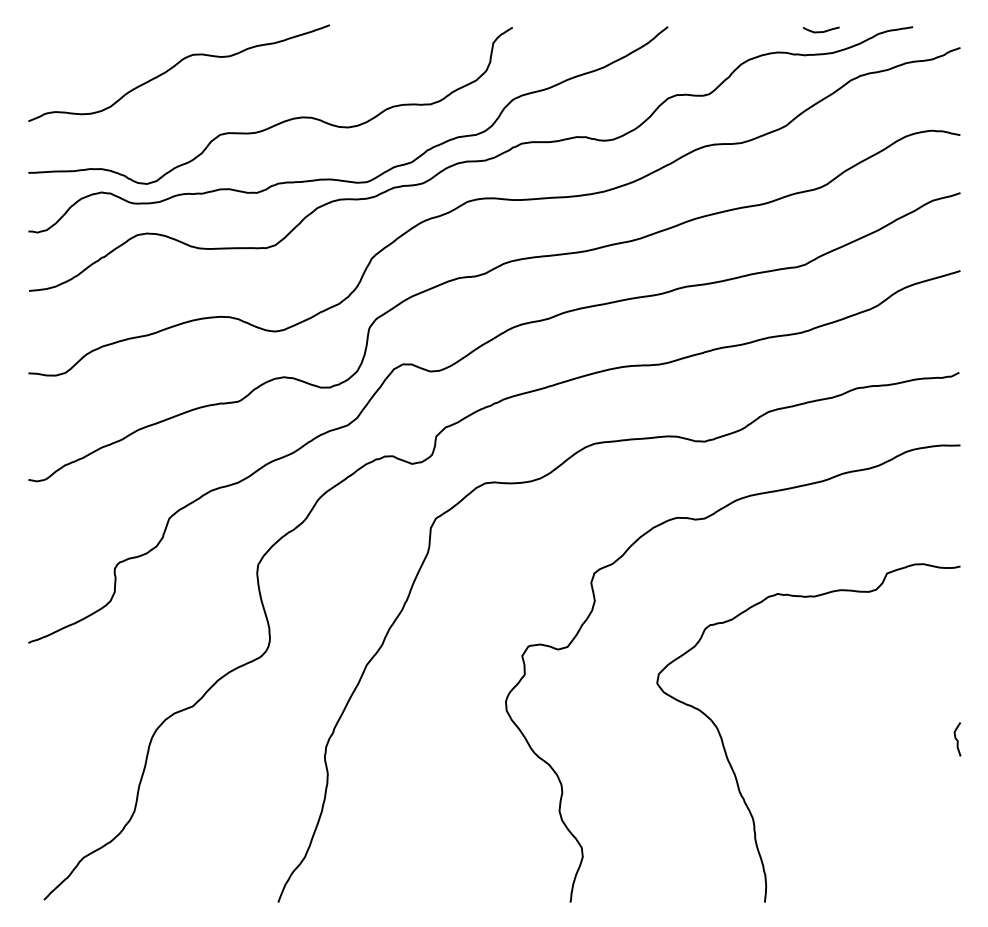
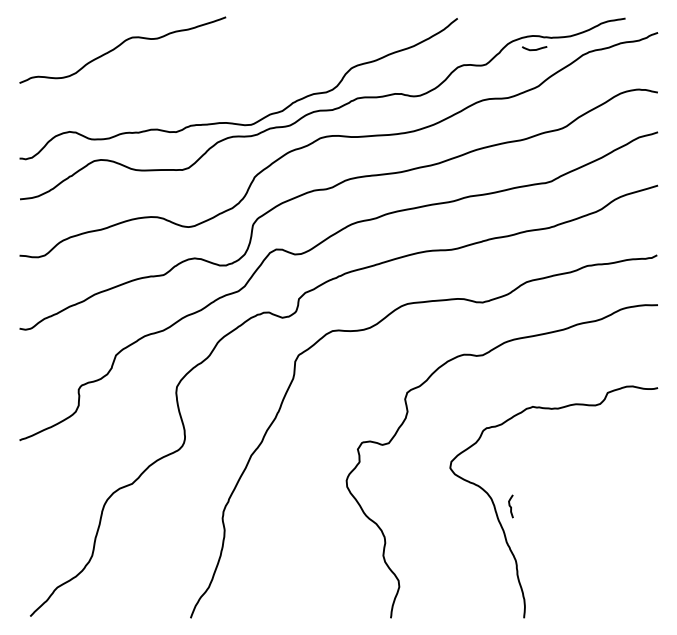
curve: (821, 31) -> (534, 49), moved
curve: (279, 121) -> (191, 83), removed
curve: (956, 739) -> (510, 506), moved

